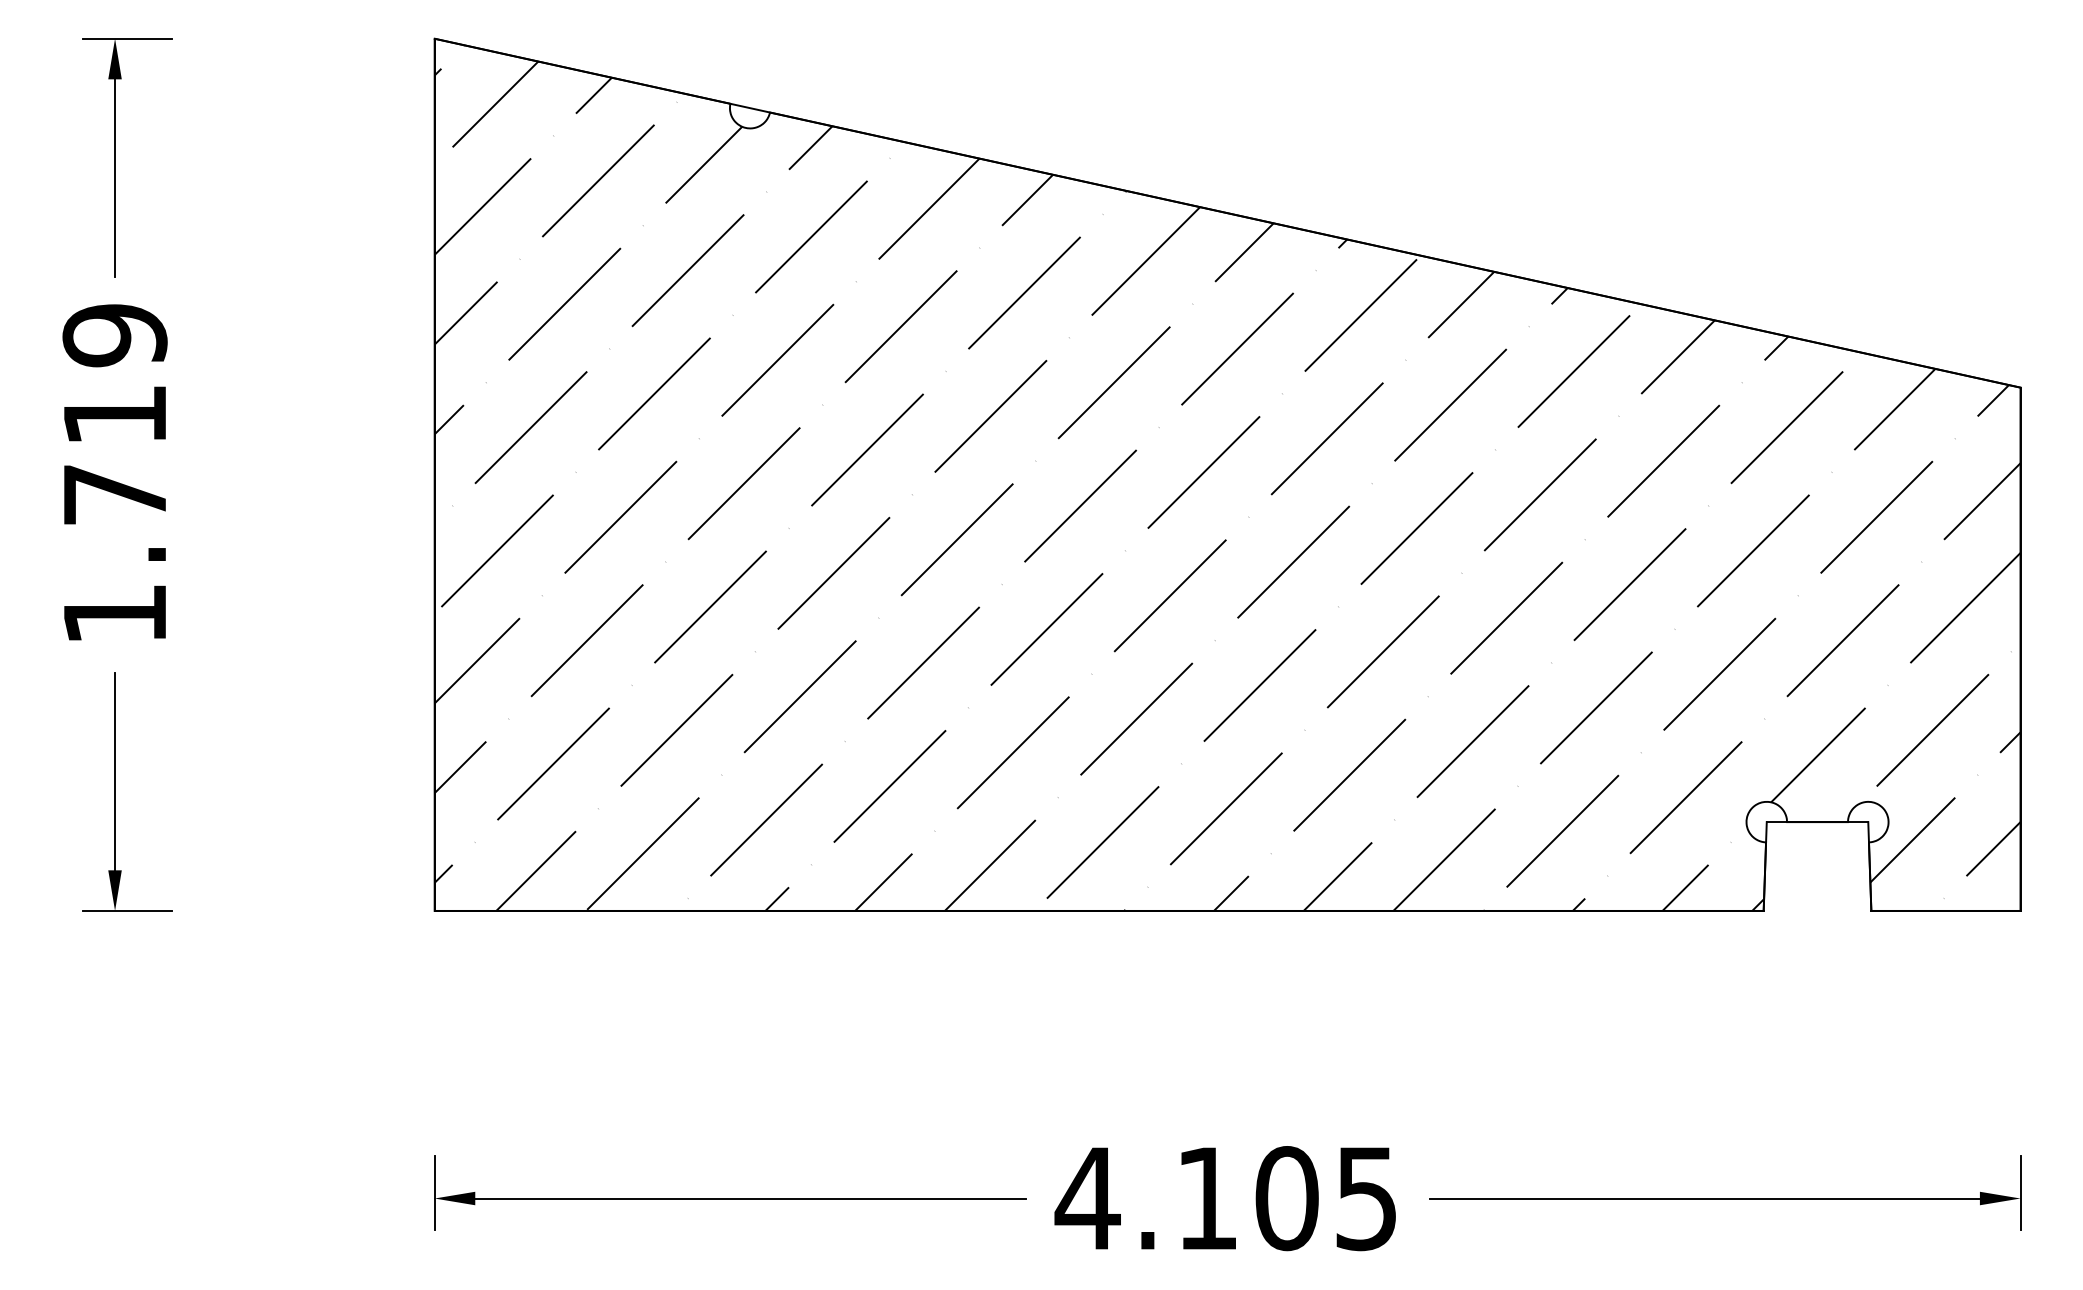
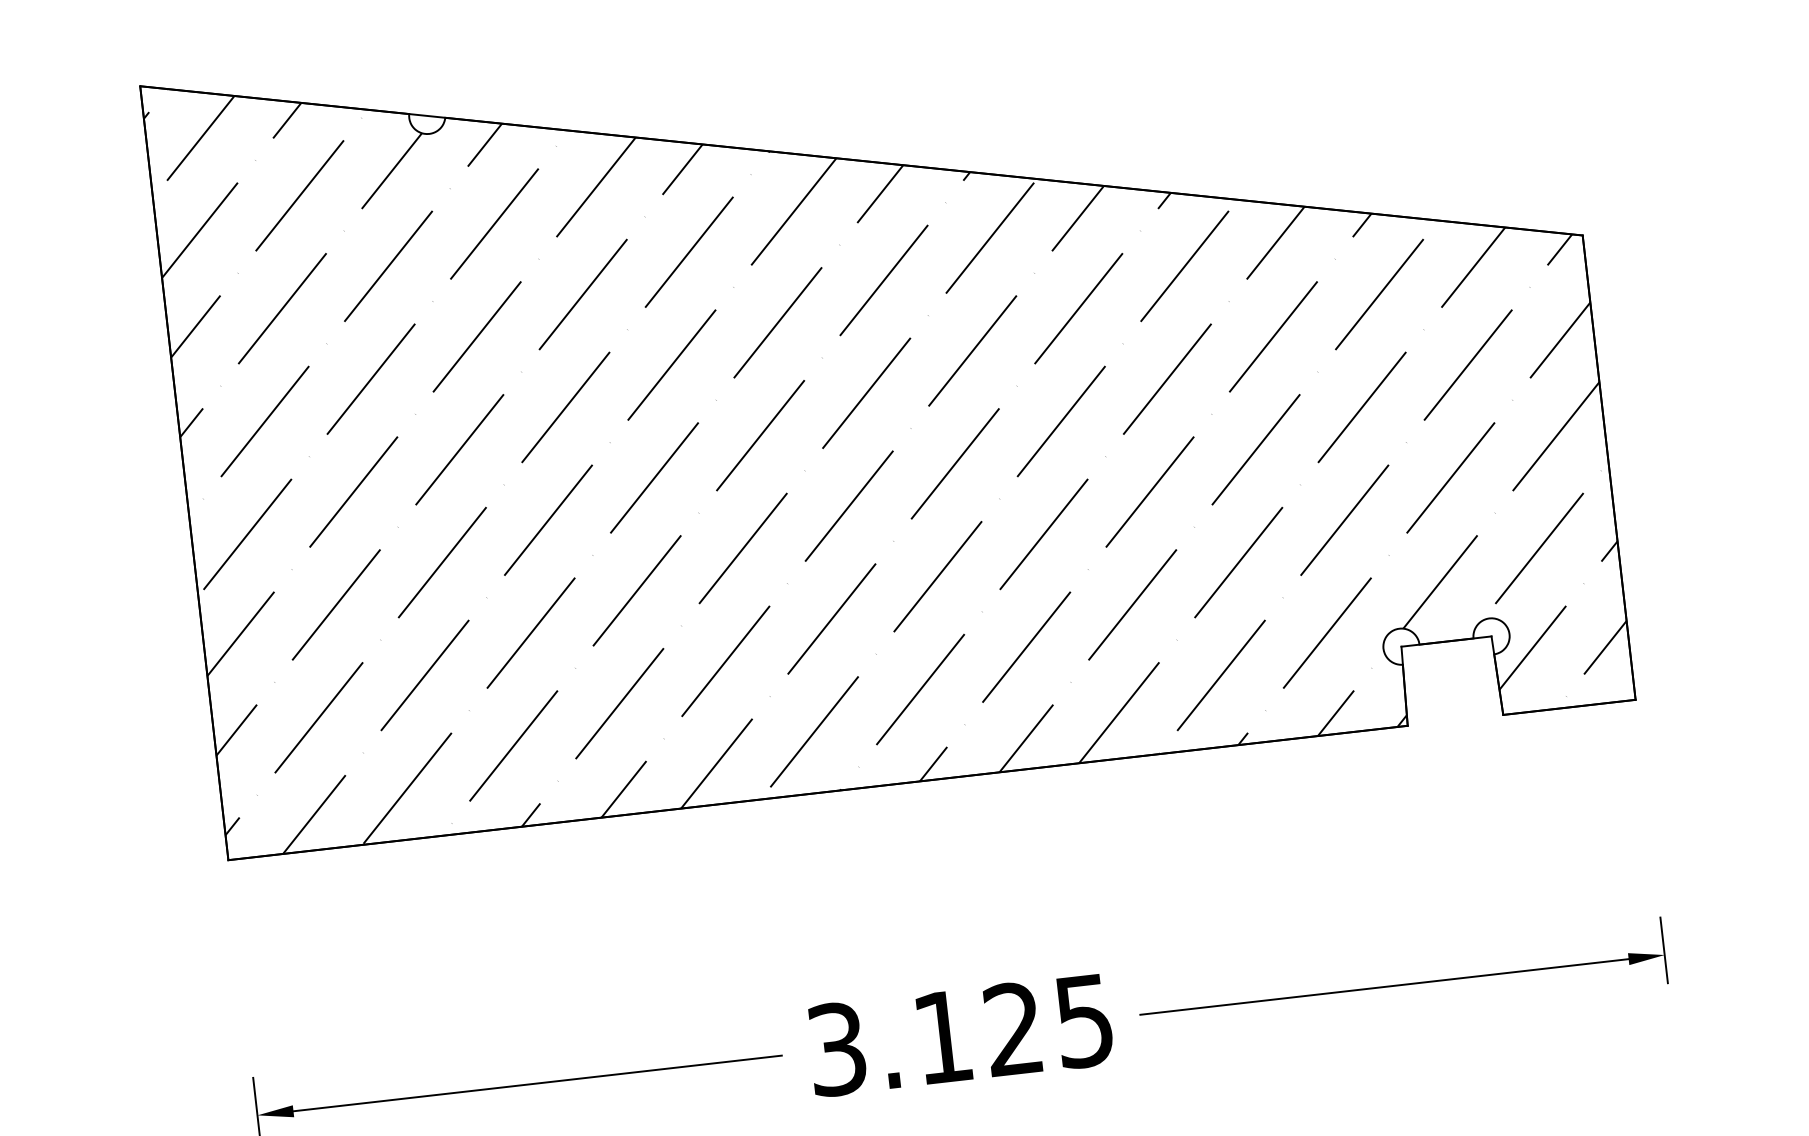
text: (1186, 1198) -> (924, 1039), 4.105 -> 3.125

